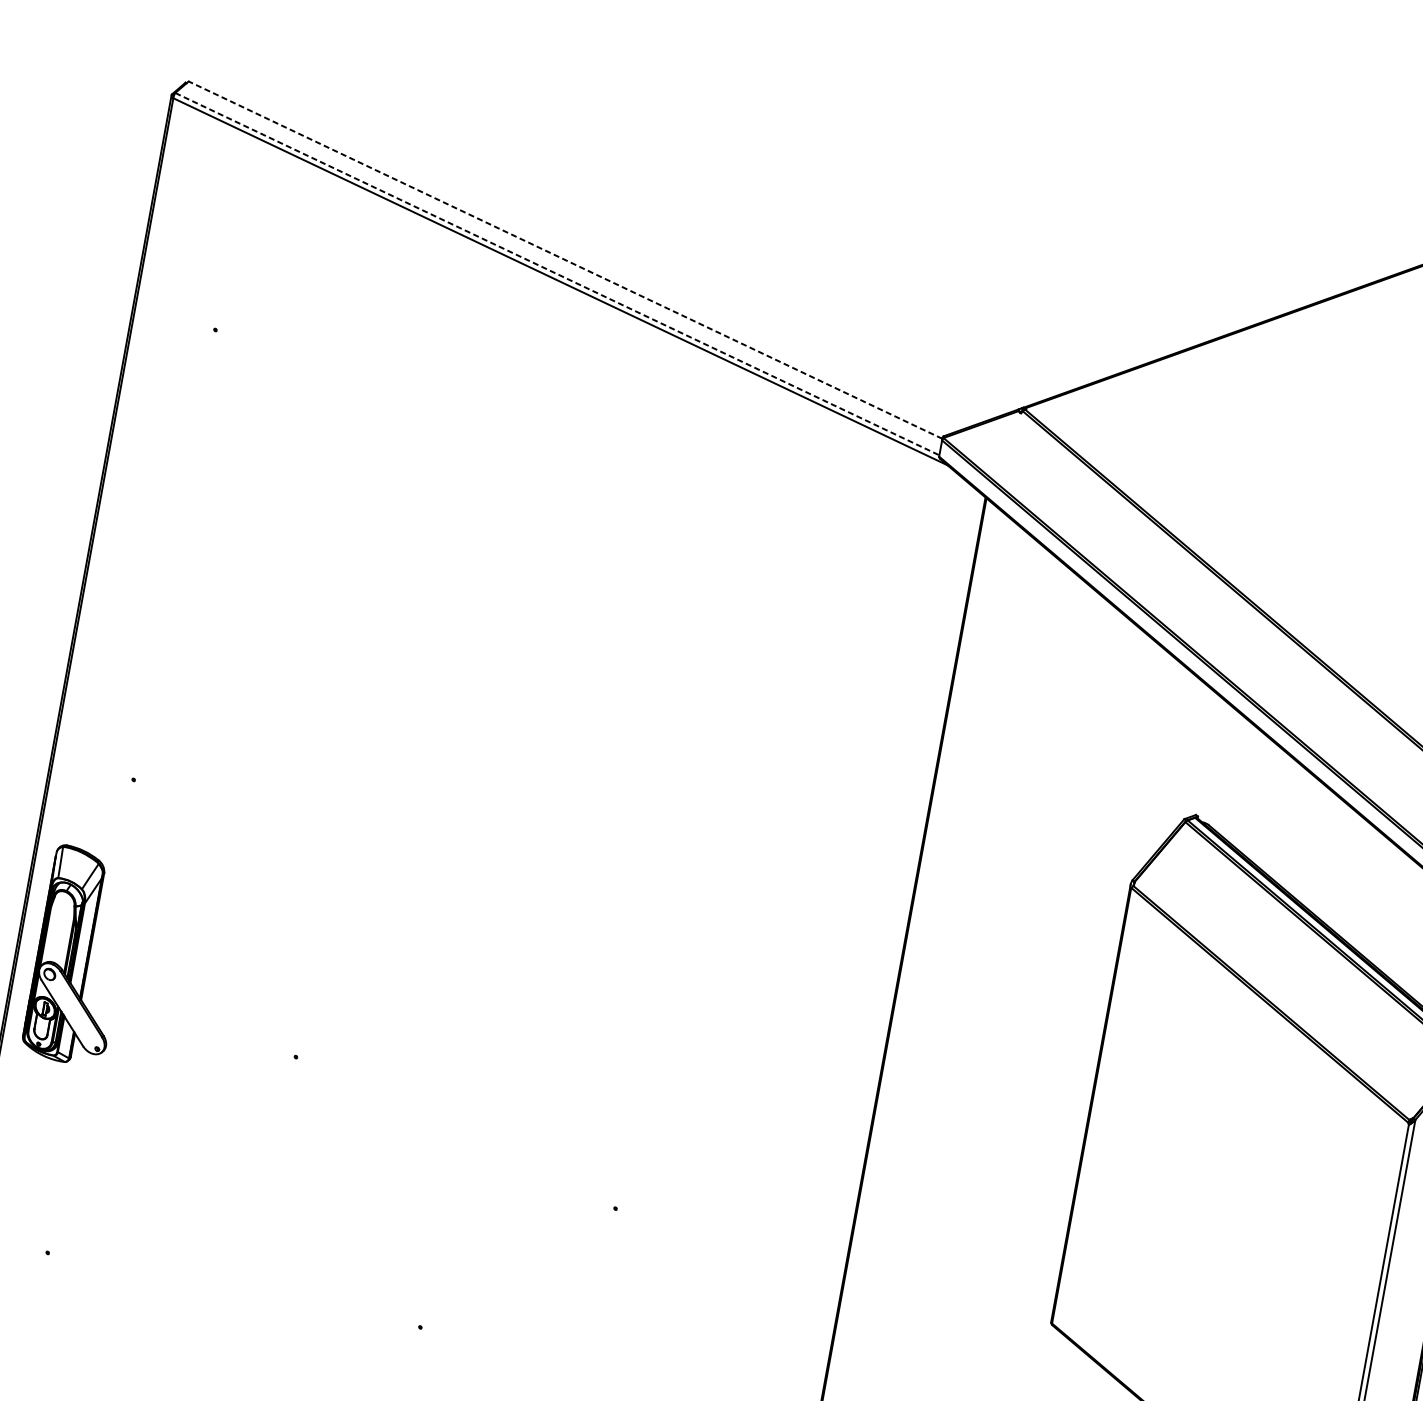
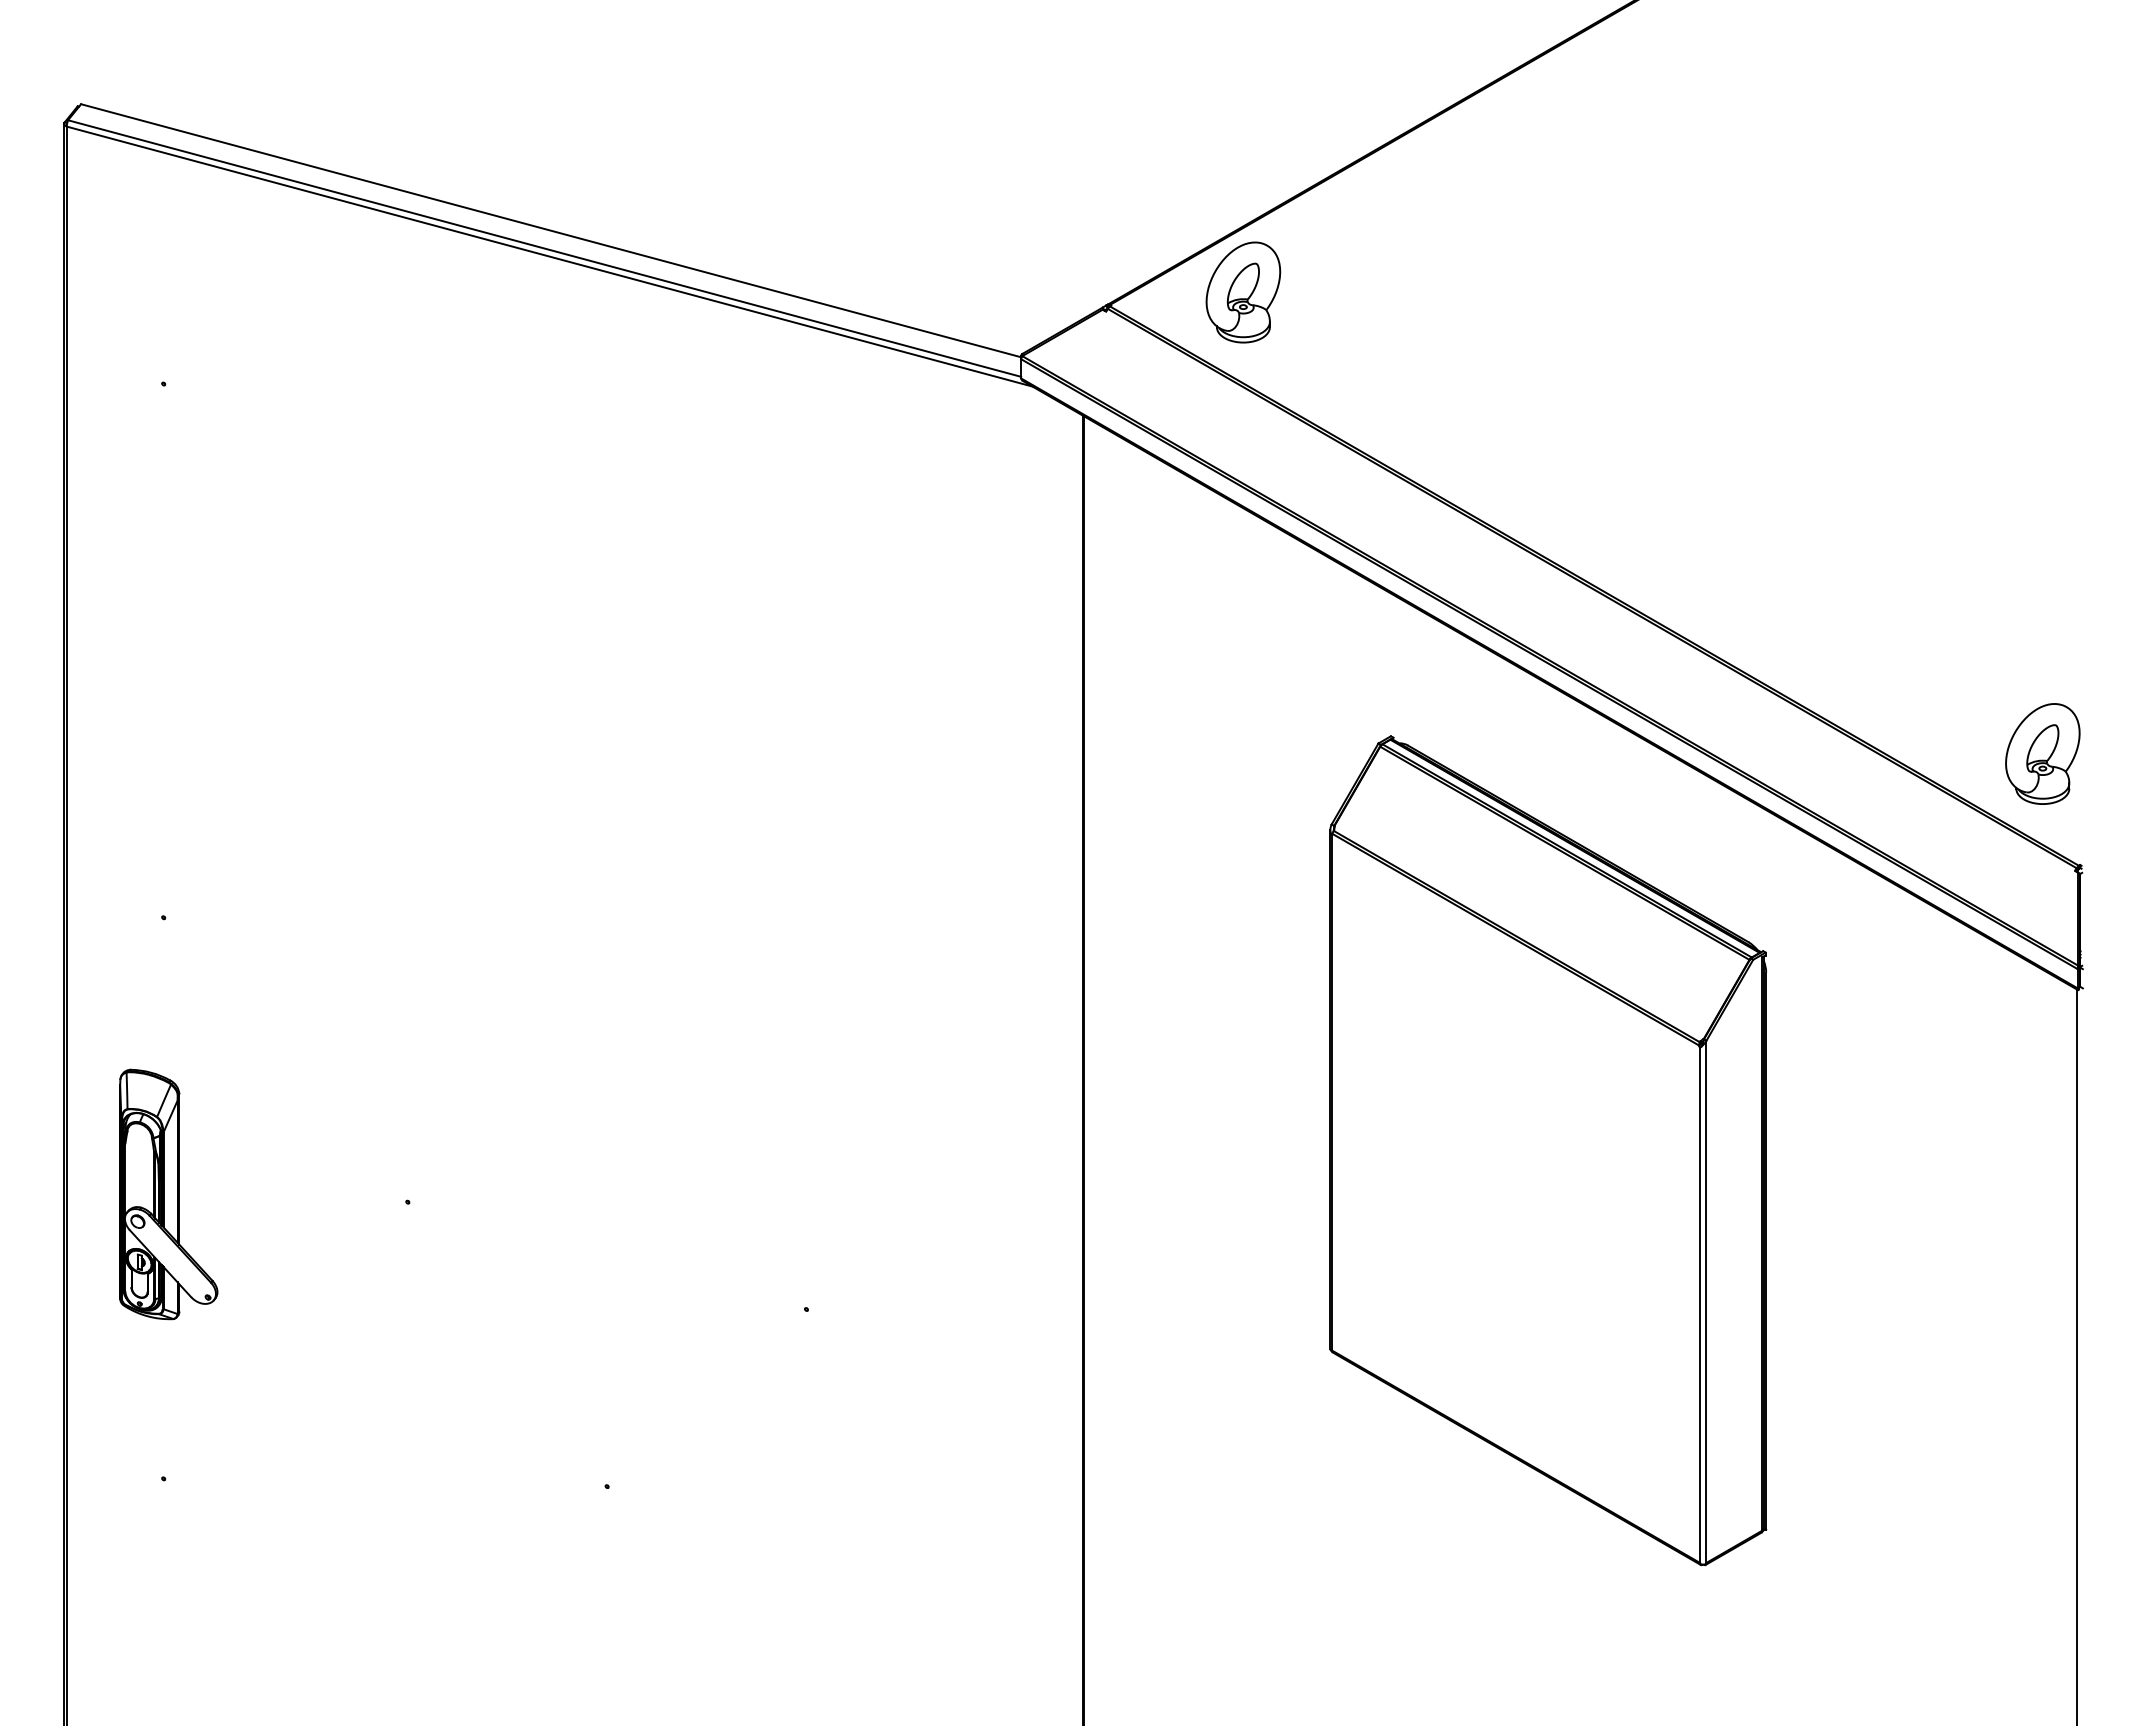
line: (565, 259) -> (551, 230), dashed -> solid
line: (557, 274) -> (544, 248), dashed -> solid
part: (1139, 418) -> (1243, 292), added
part: (79, 956) -> (168, 1194), moved

